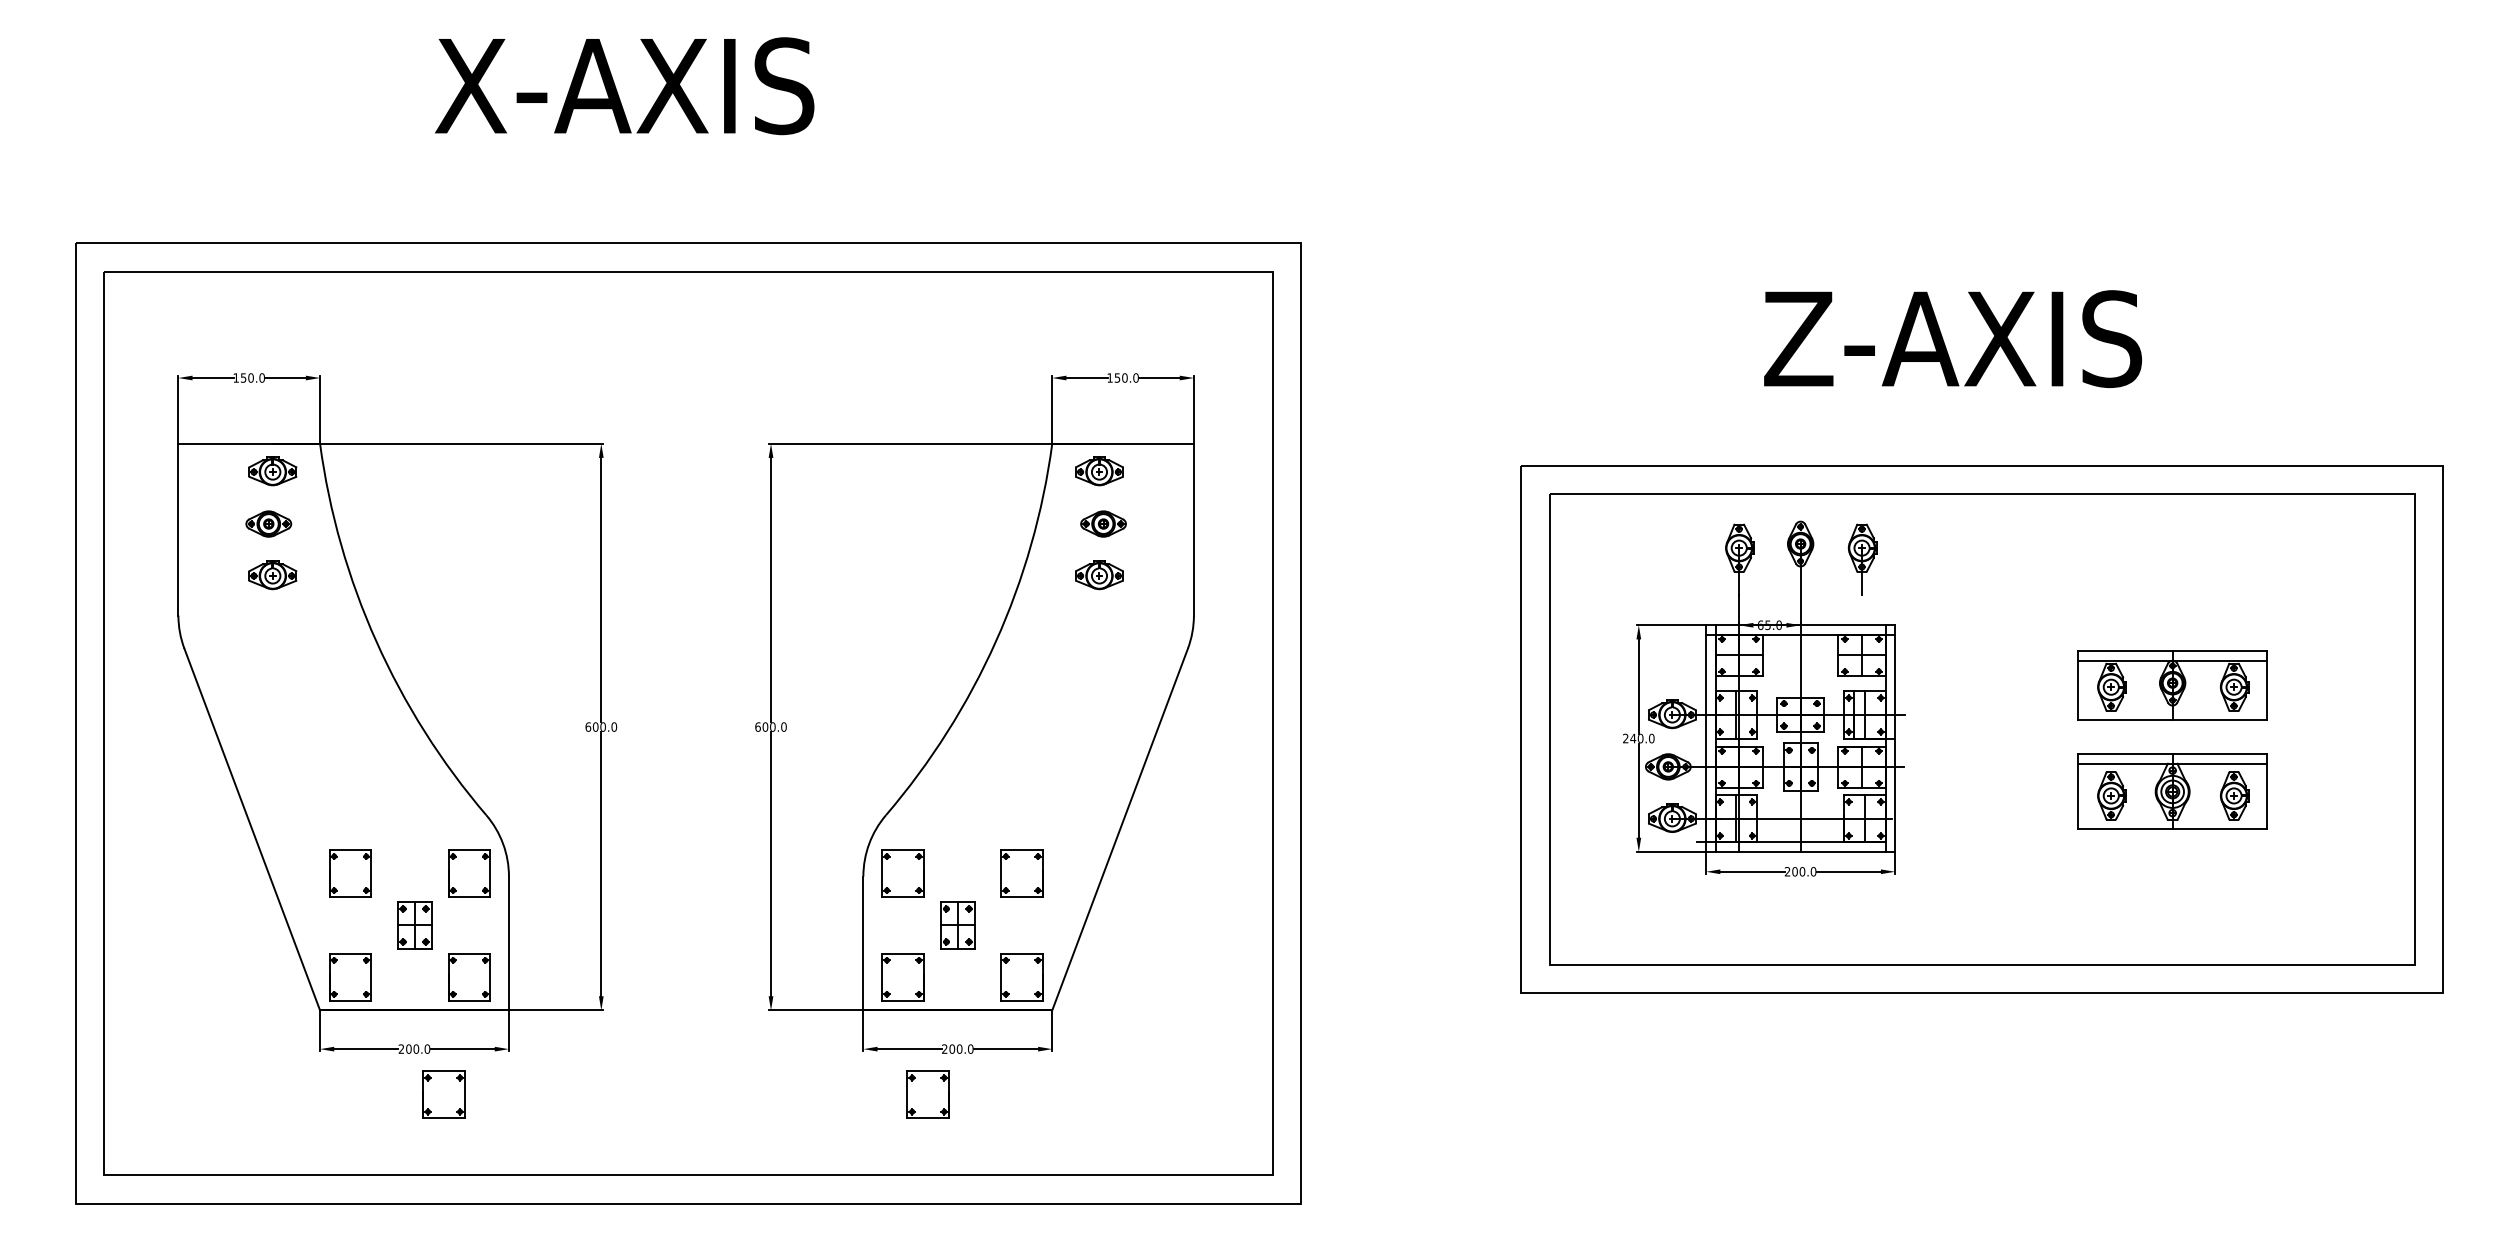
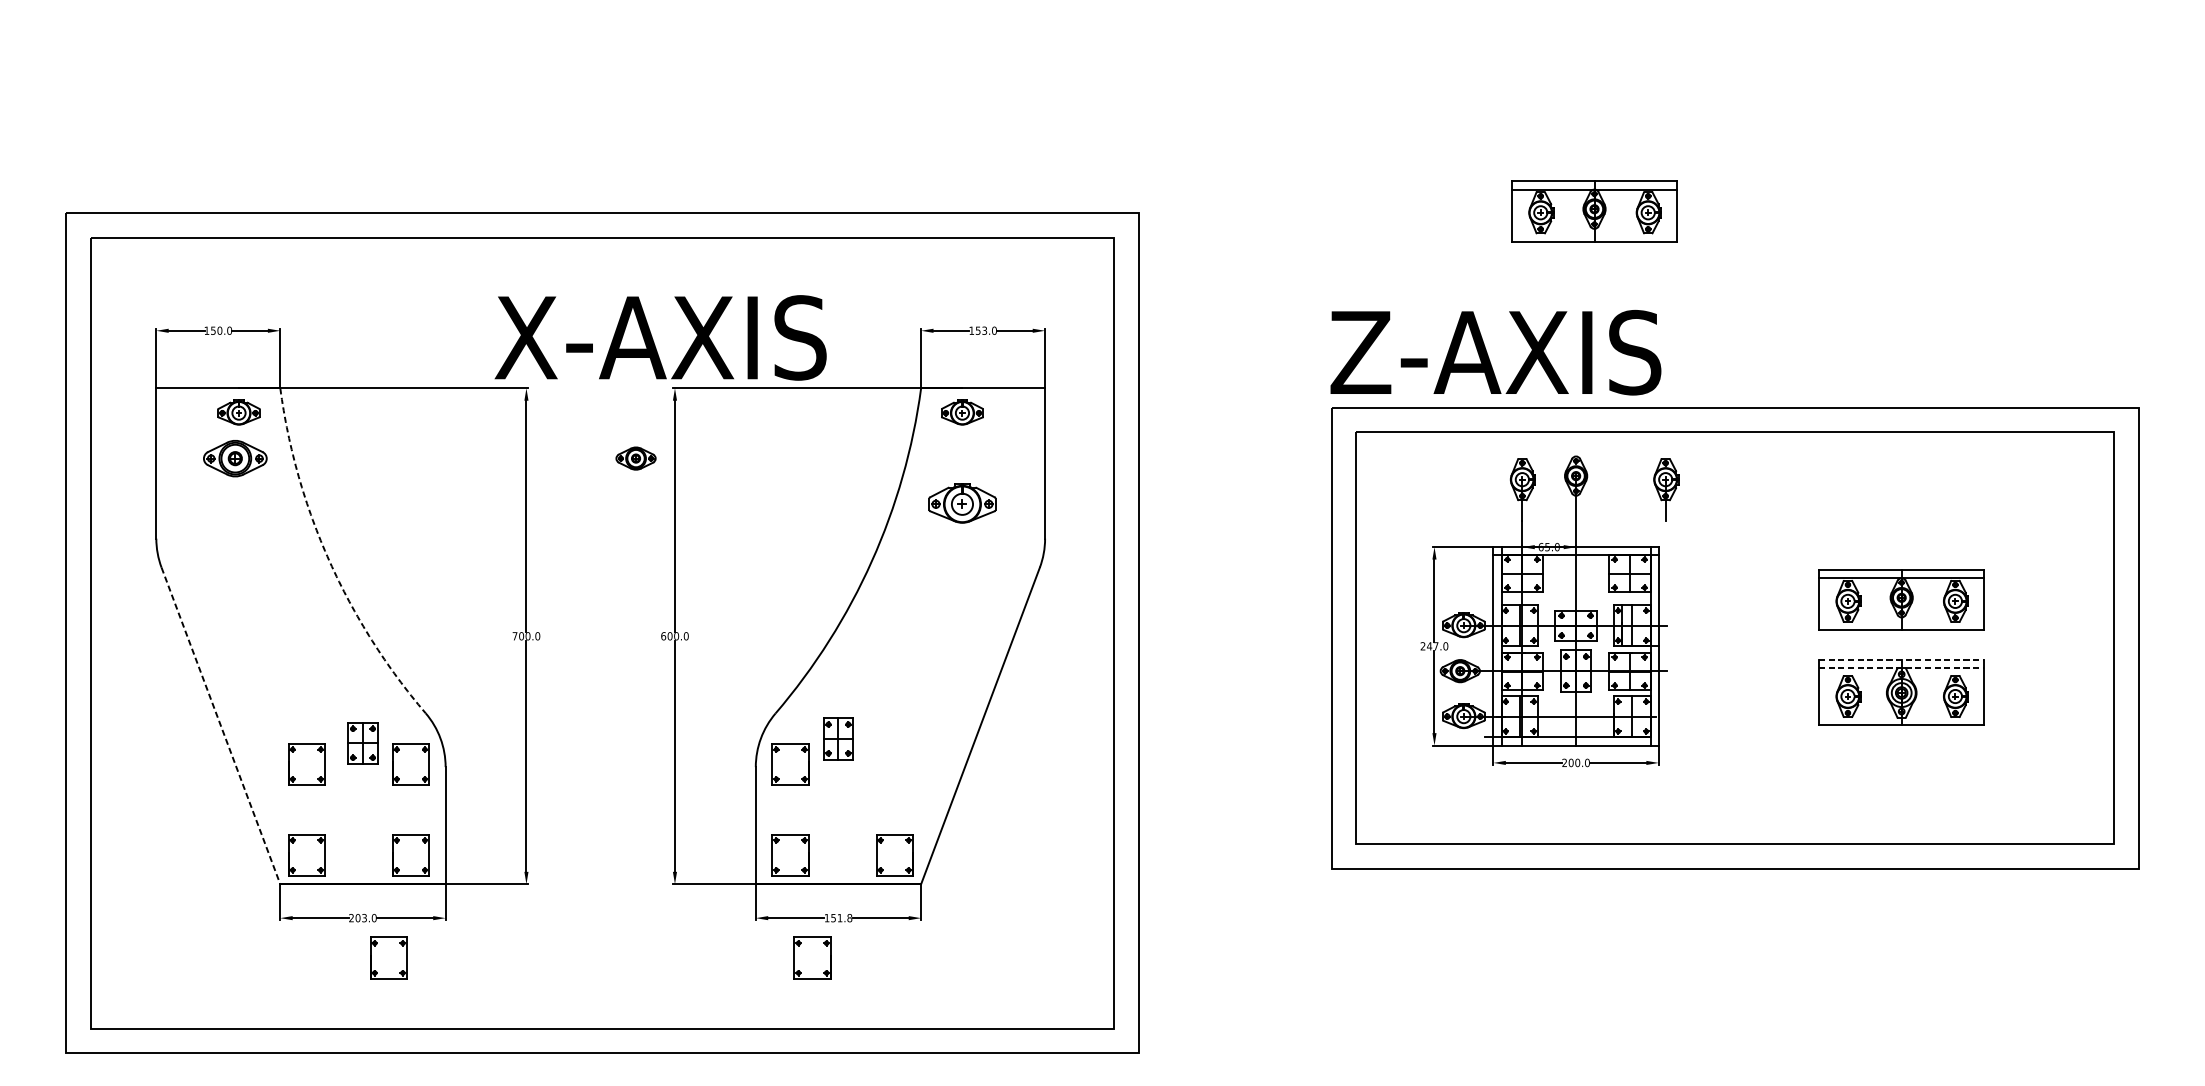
text: (624, 86) -> (660, 338), moved
part: (1821, 241) -> (1594, 211), added
text: (1953, 338) -> (1496, 352), moved
text: (1124, 377) -> (984, 330), 150.0 -> 153.0
part: (268, 523) -> (235, 458), size x1.6
part: (1103, 523) -> (636, 458), moved
part: (1862, 559) -> (1666, 489), moved
part: (272, 575) -> (238, 503), removed
part: (1099, 575) -> (962, 503), size x1.6
arc: (376, 641) -> (329, 561), solid -> dashed
text: (588, 726) -> (515, 635), 600.0 -> 700.0
text: (1640, 738) -> (1435, 646), 240.0 -> 247.0
line: (2173, 754) -> (1902, 660), solid -> dashed
line: (2173, 763) -> (1902, 668), solid -> dashed
line: (252, 830) -> (221, 726), solid -> dashed
part: (1021, 873) -> (894, 764), removed
part: (414, 925) -> (362, 743), moved
part: (957, 925) -> (838, 739), moved
text: (416, 1048) -> (364, 917), 200.0 -> 203.0
text: (957, 1048) -> (838, 917), 200.0 -> 151.8

